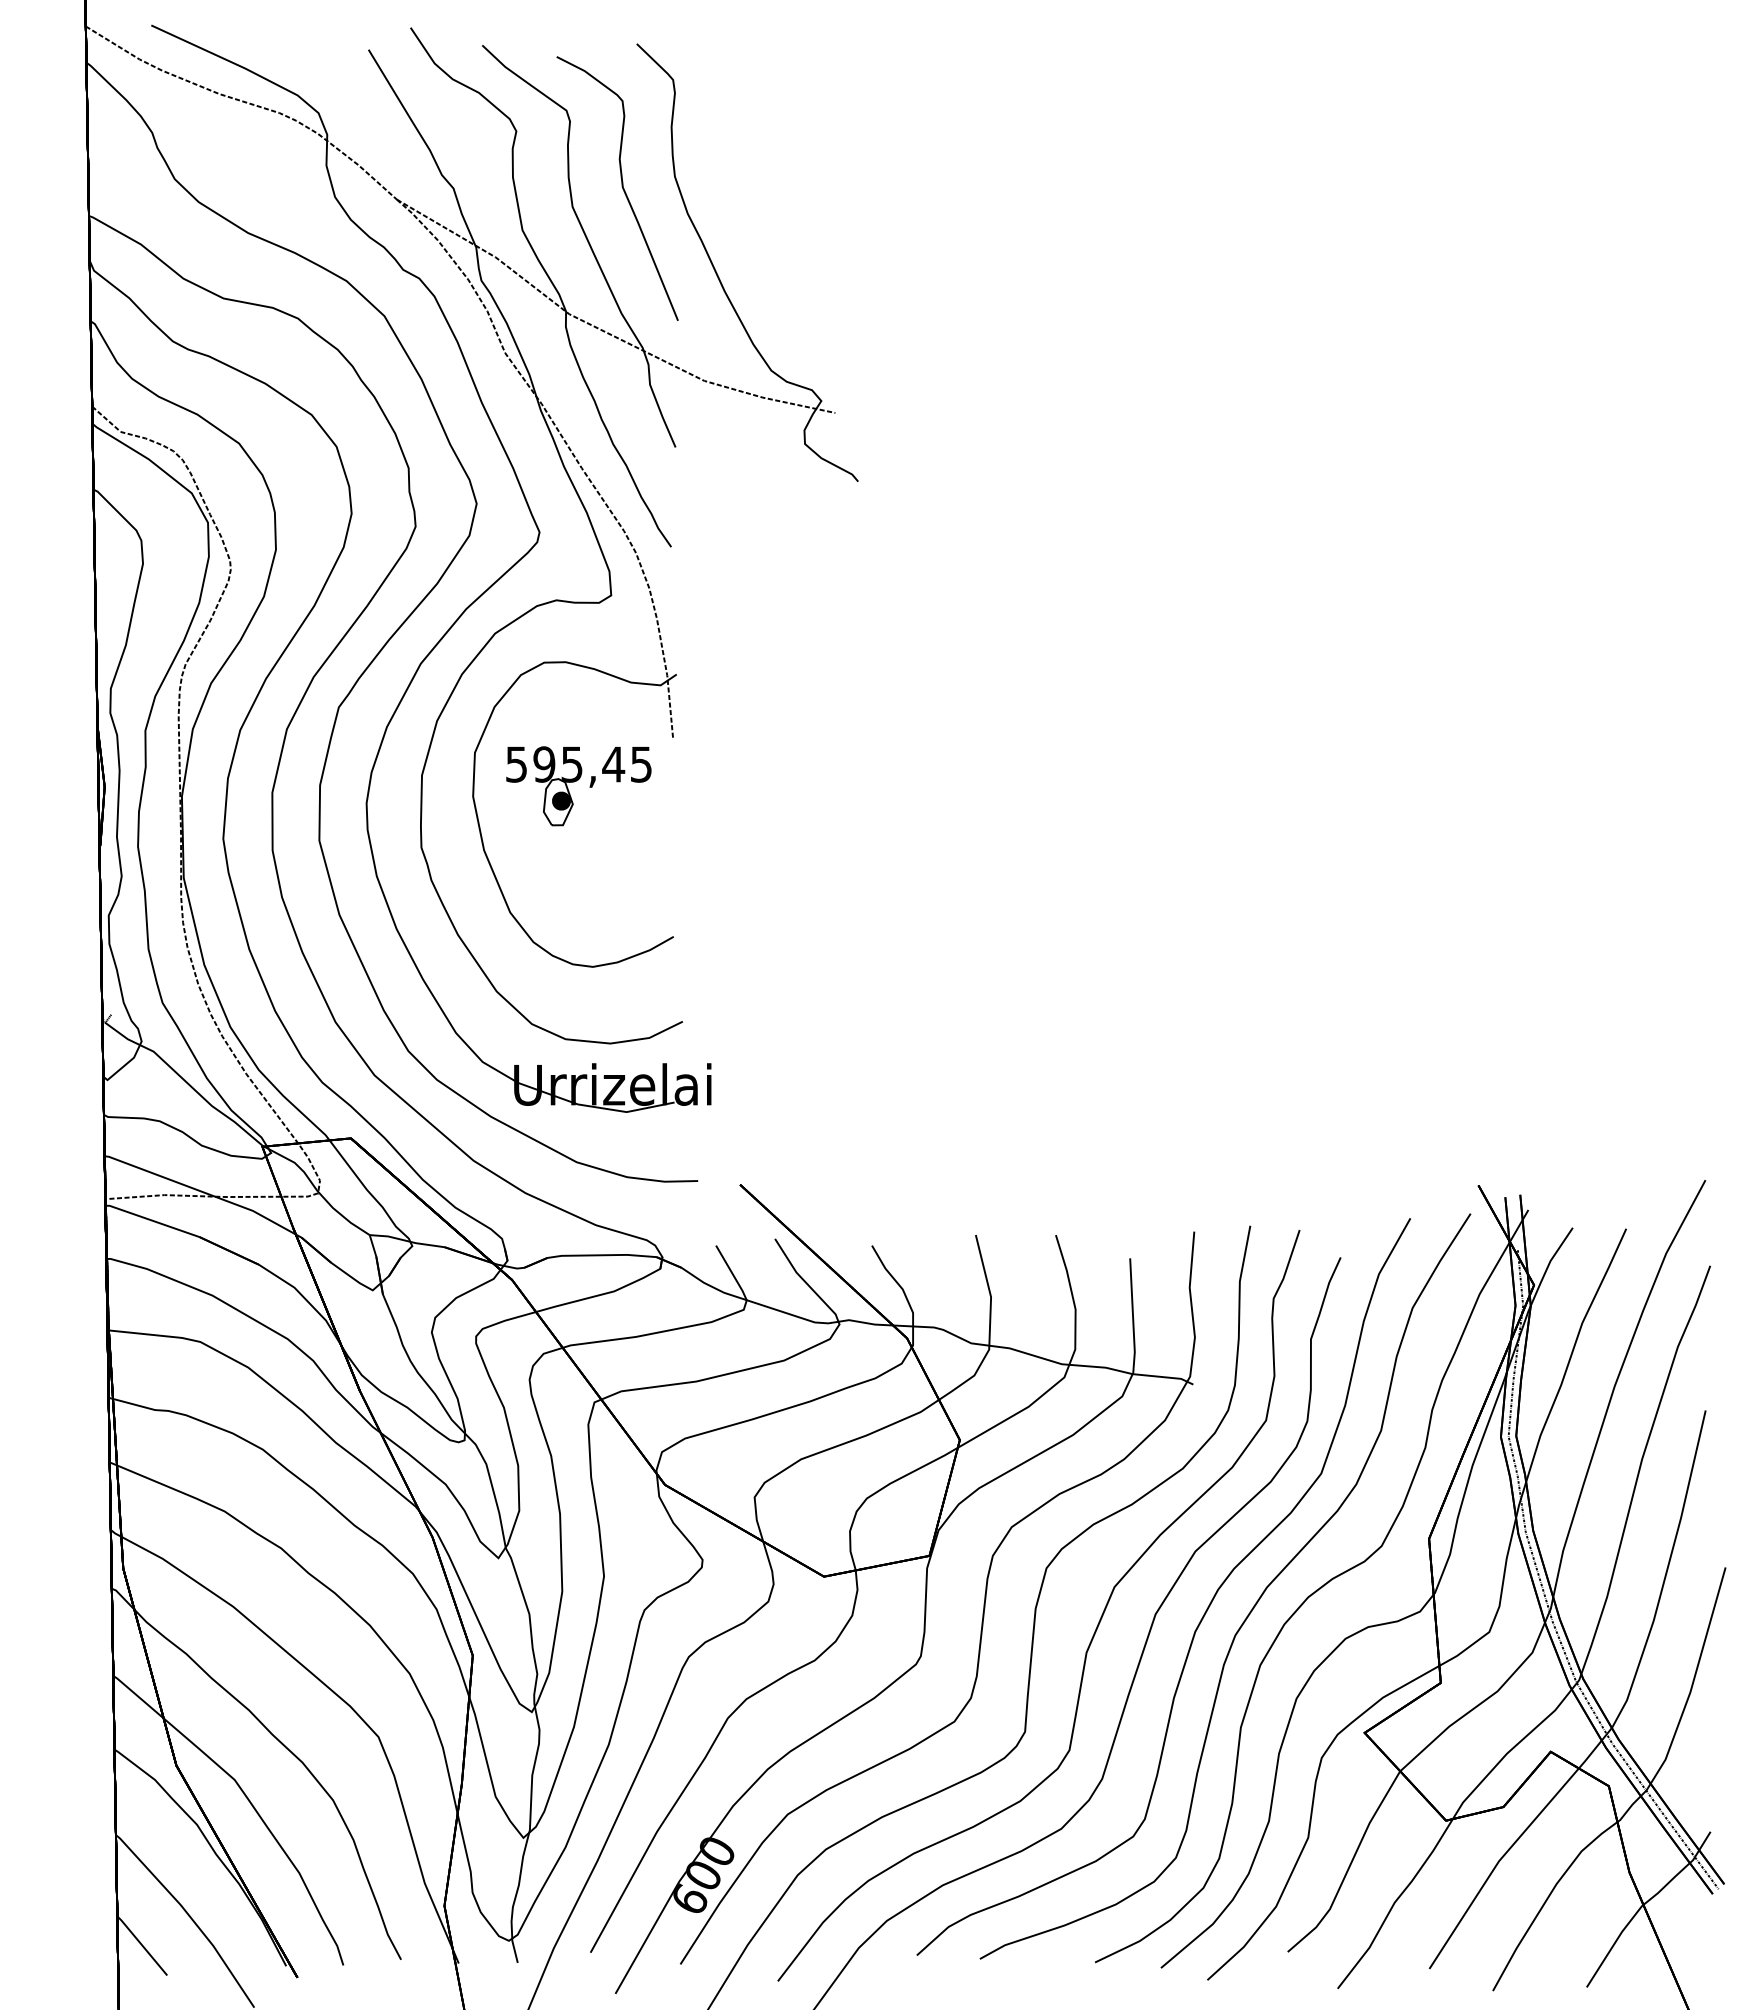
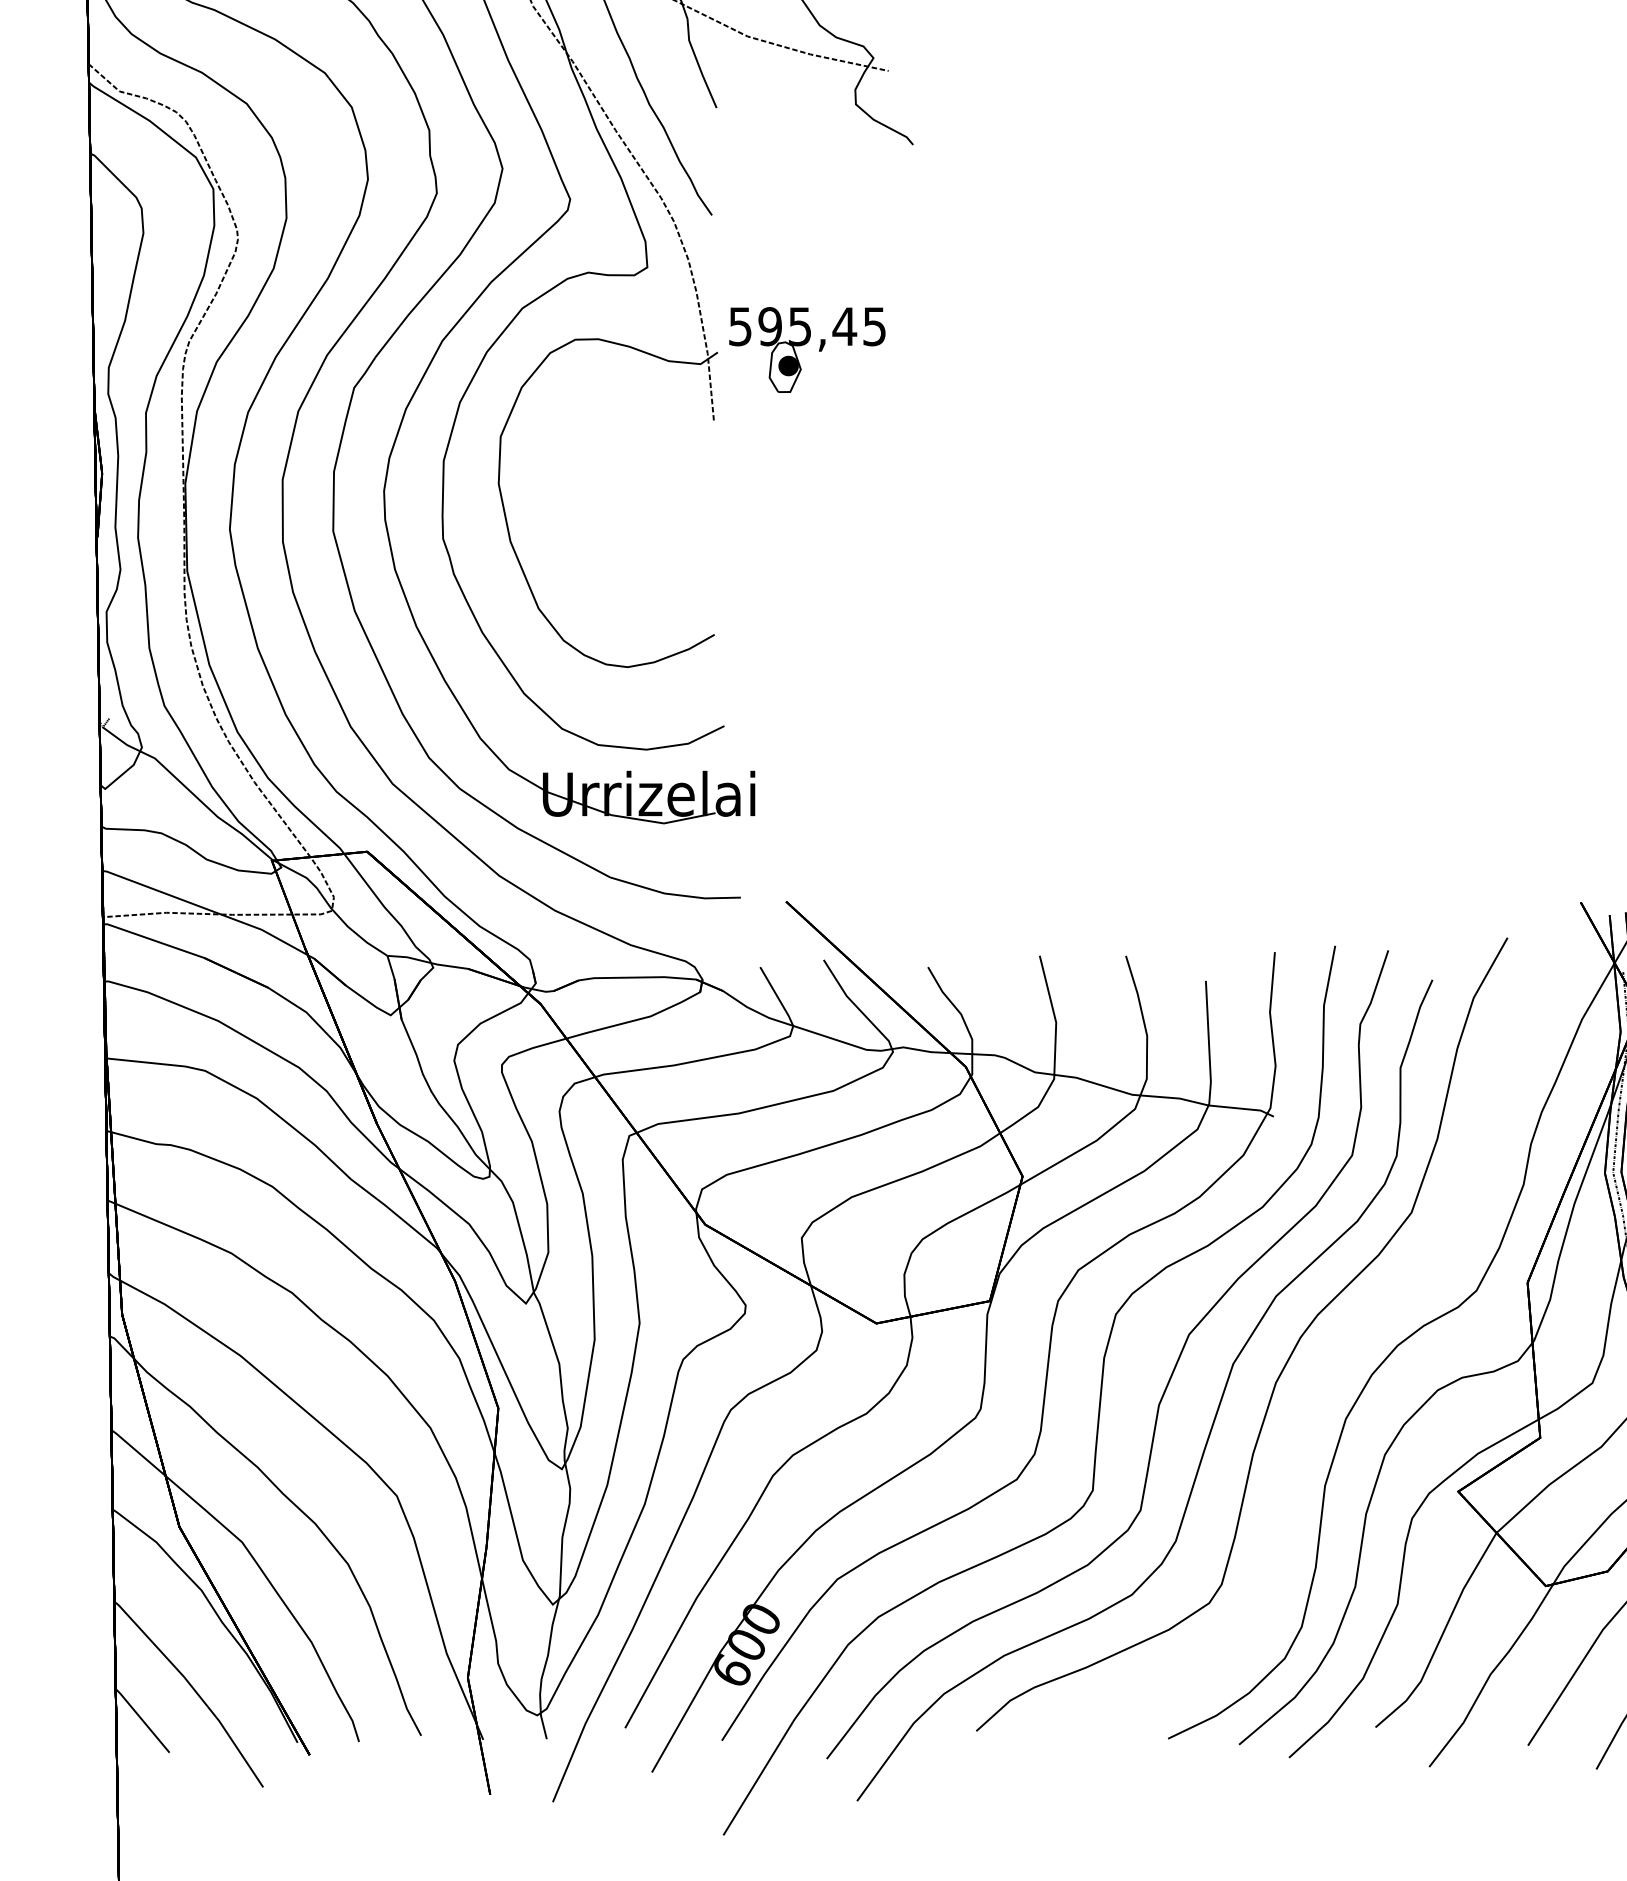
part: (578, 786) -> (806, 350), moved
curve: (1253, 1605) -> (1338, 1354), removed

